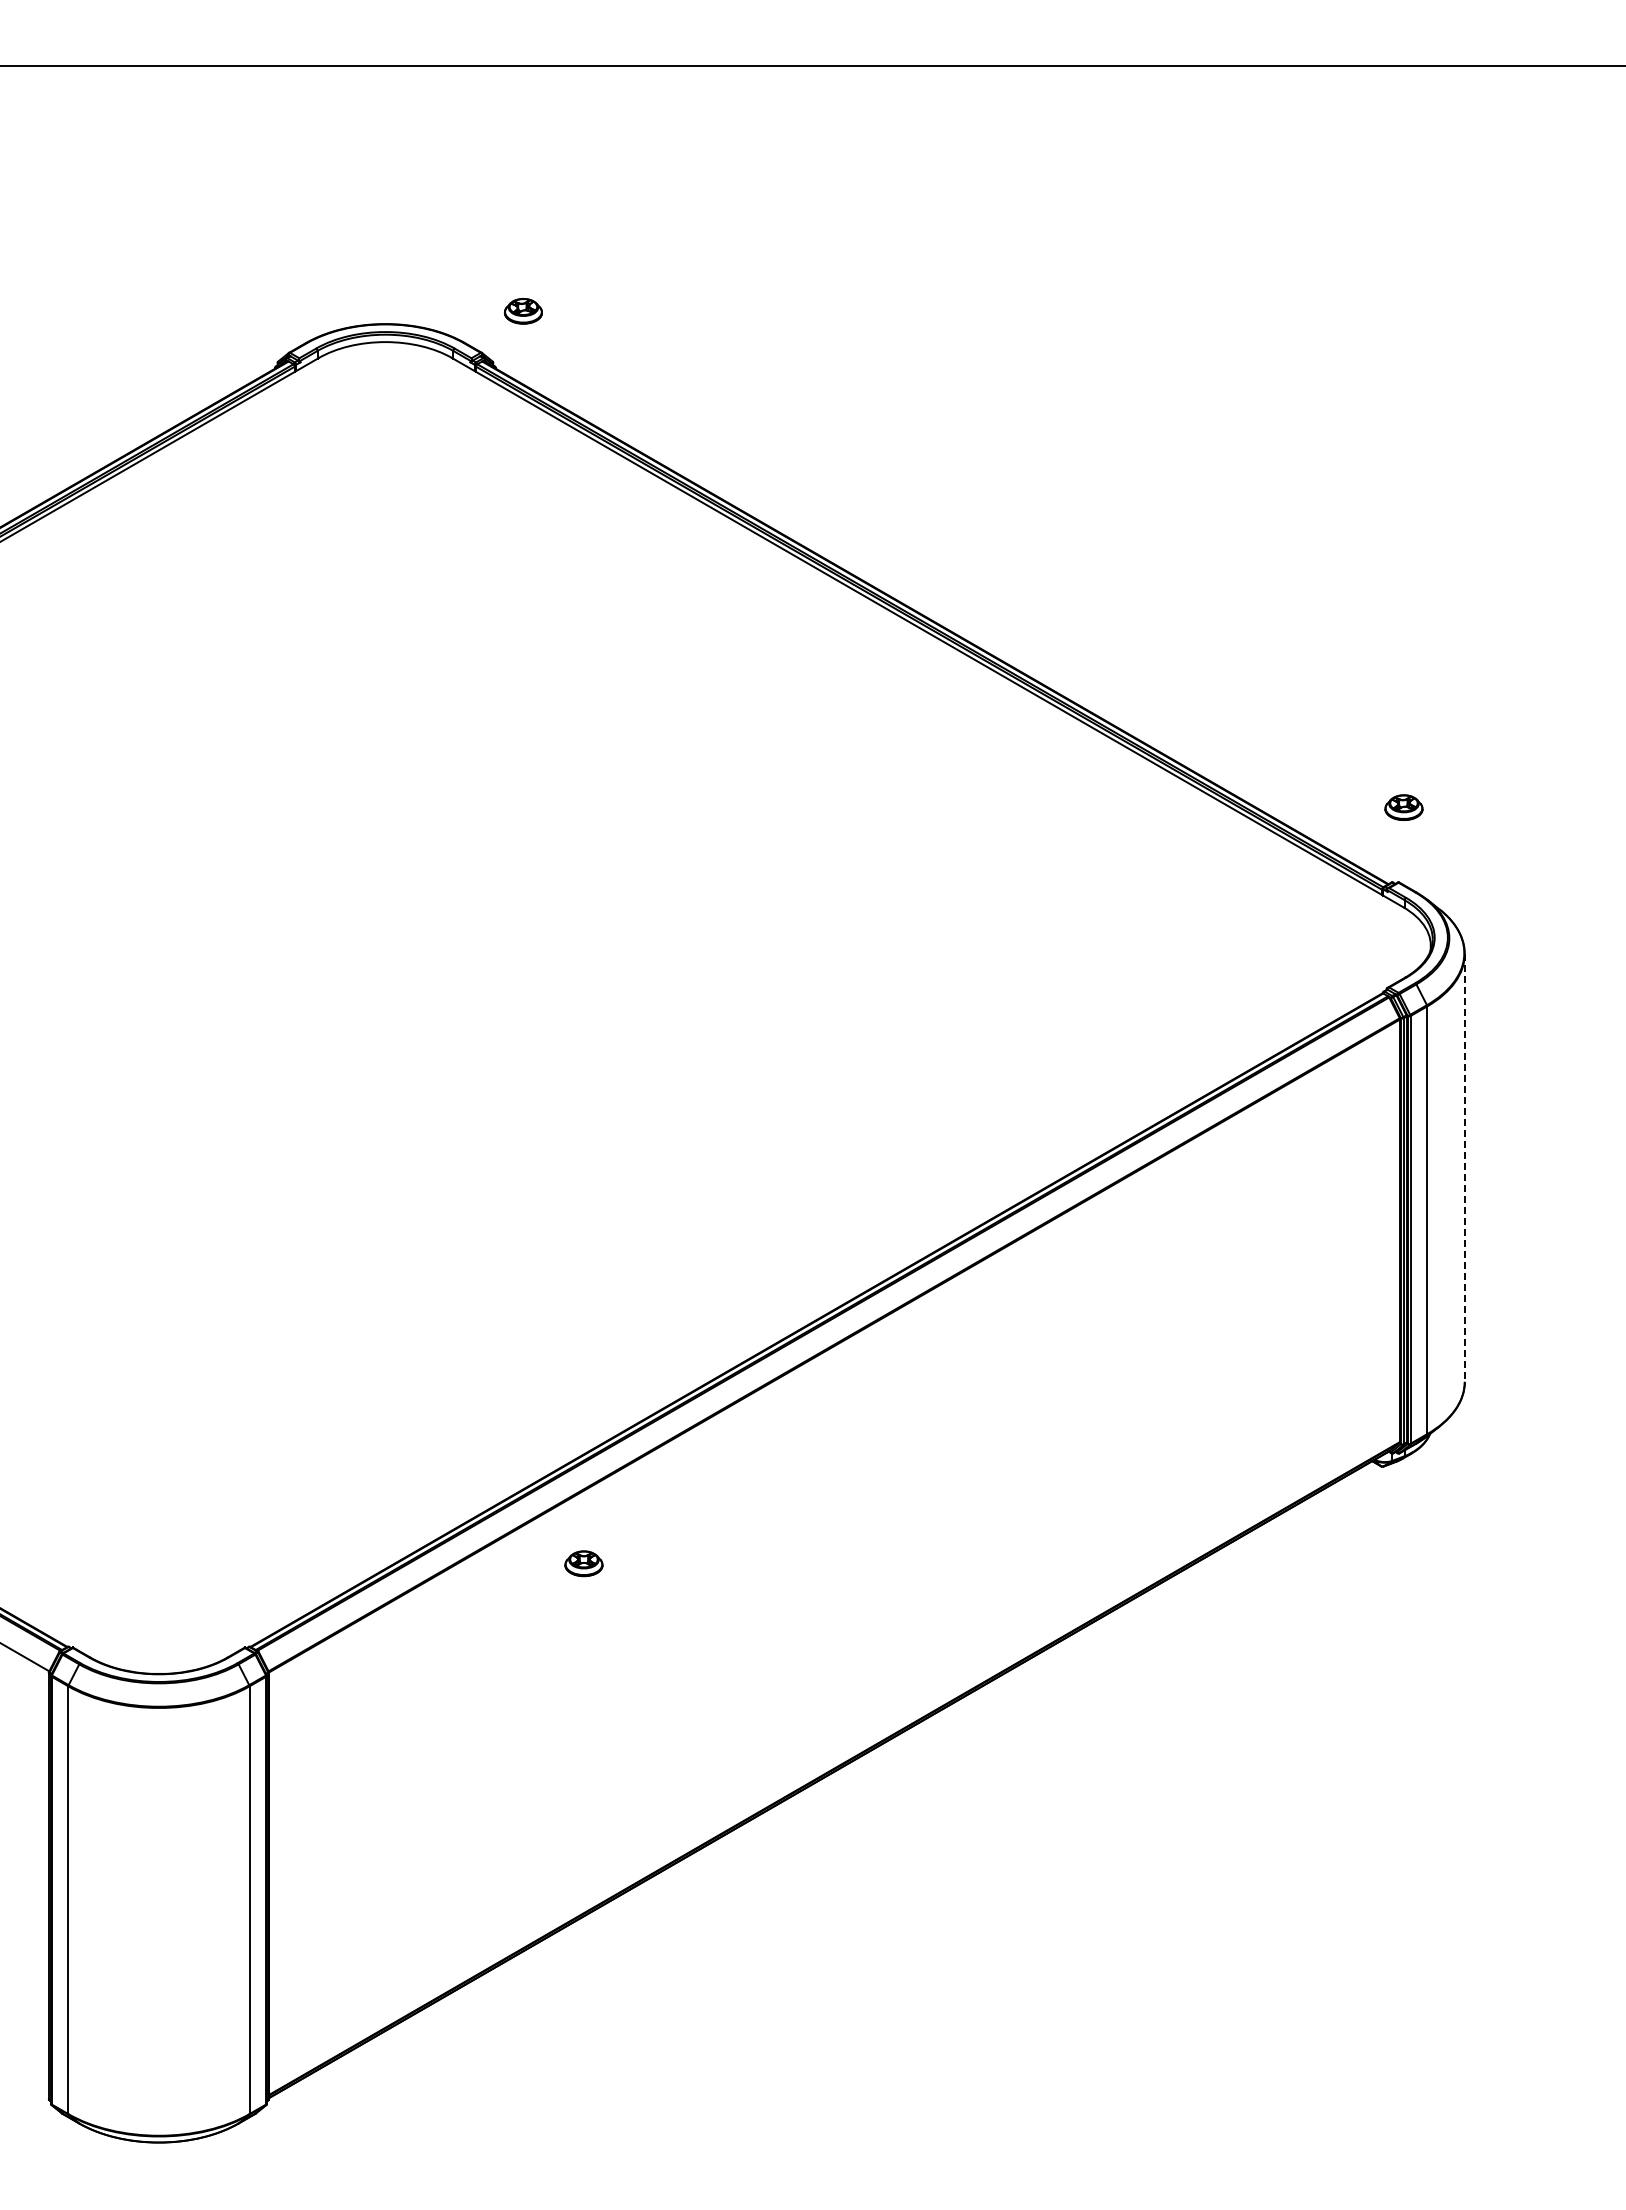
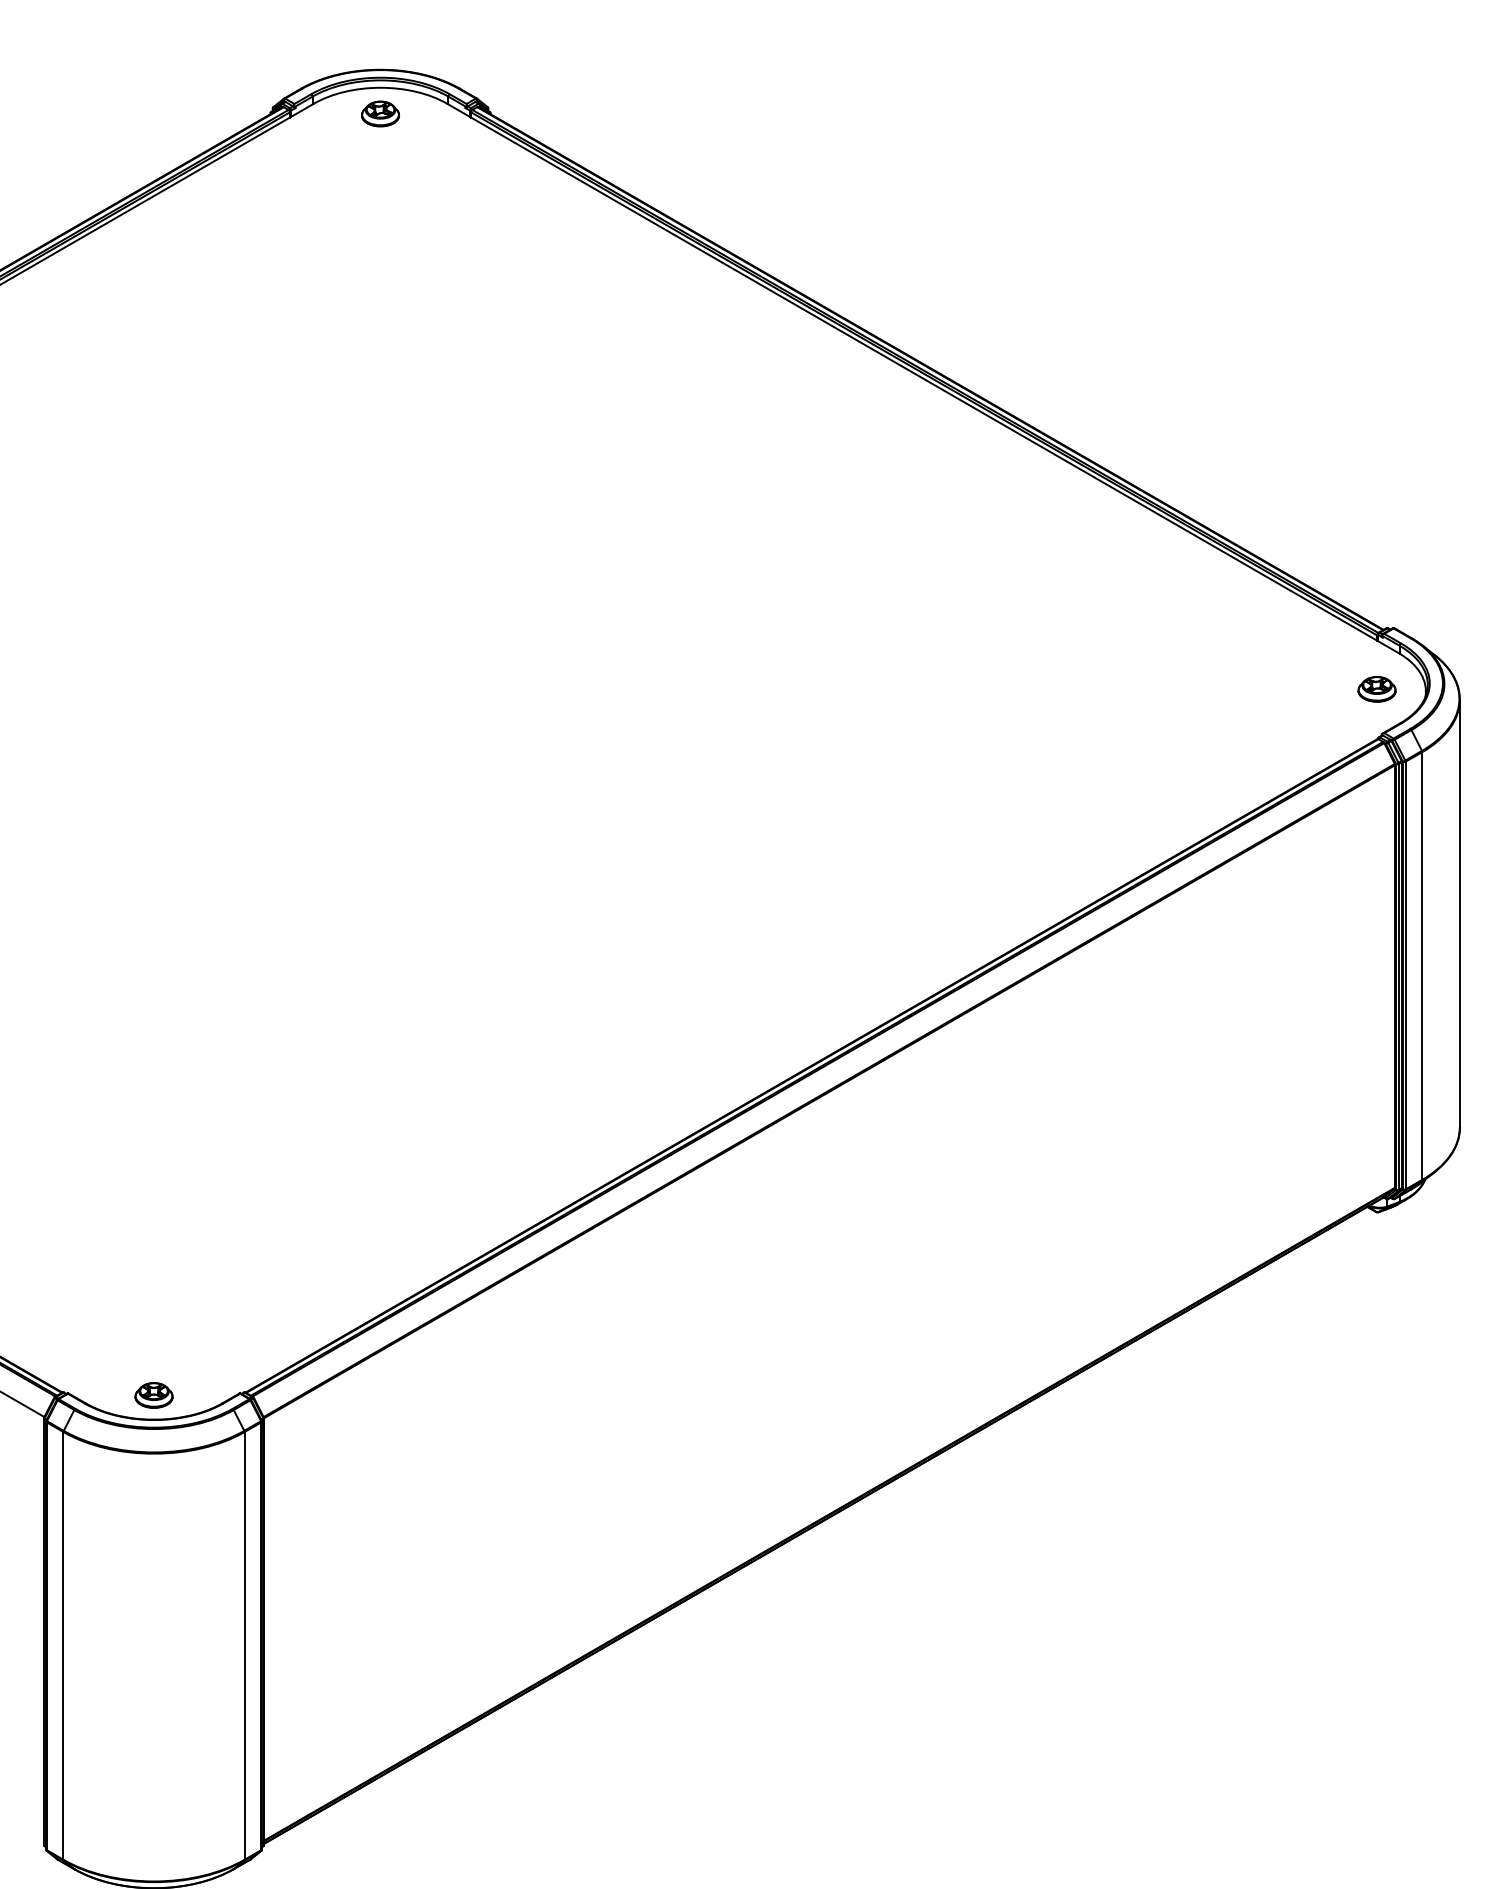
part: (523, 311) -> (380, 114), moved
part: (1403, 807) -> (1376, 689), moved
line: (1464, 1167) -> (1459, 913), dashed -> solid
part: (583, 1563) -> (153, 1395), moved

